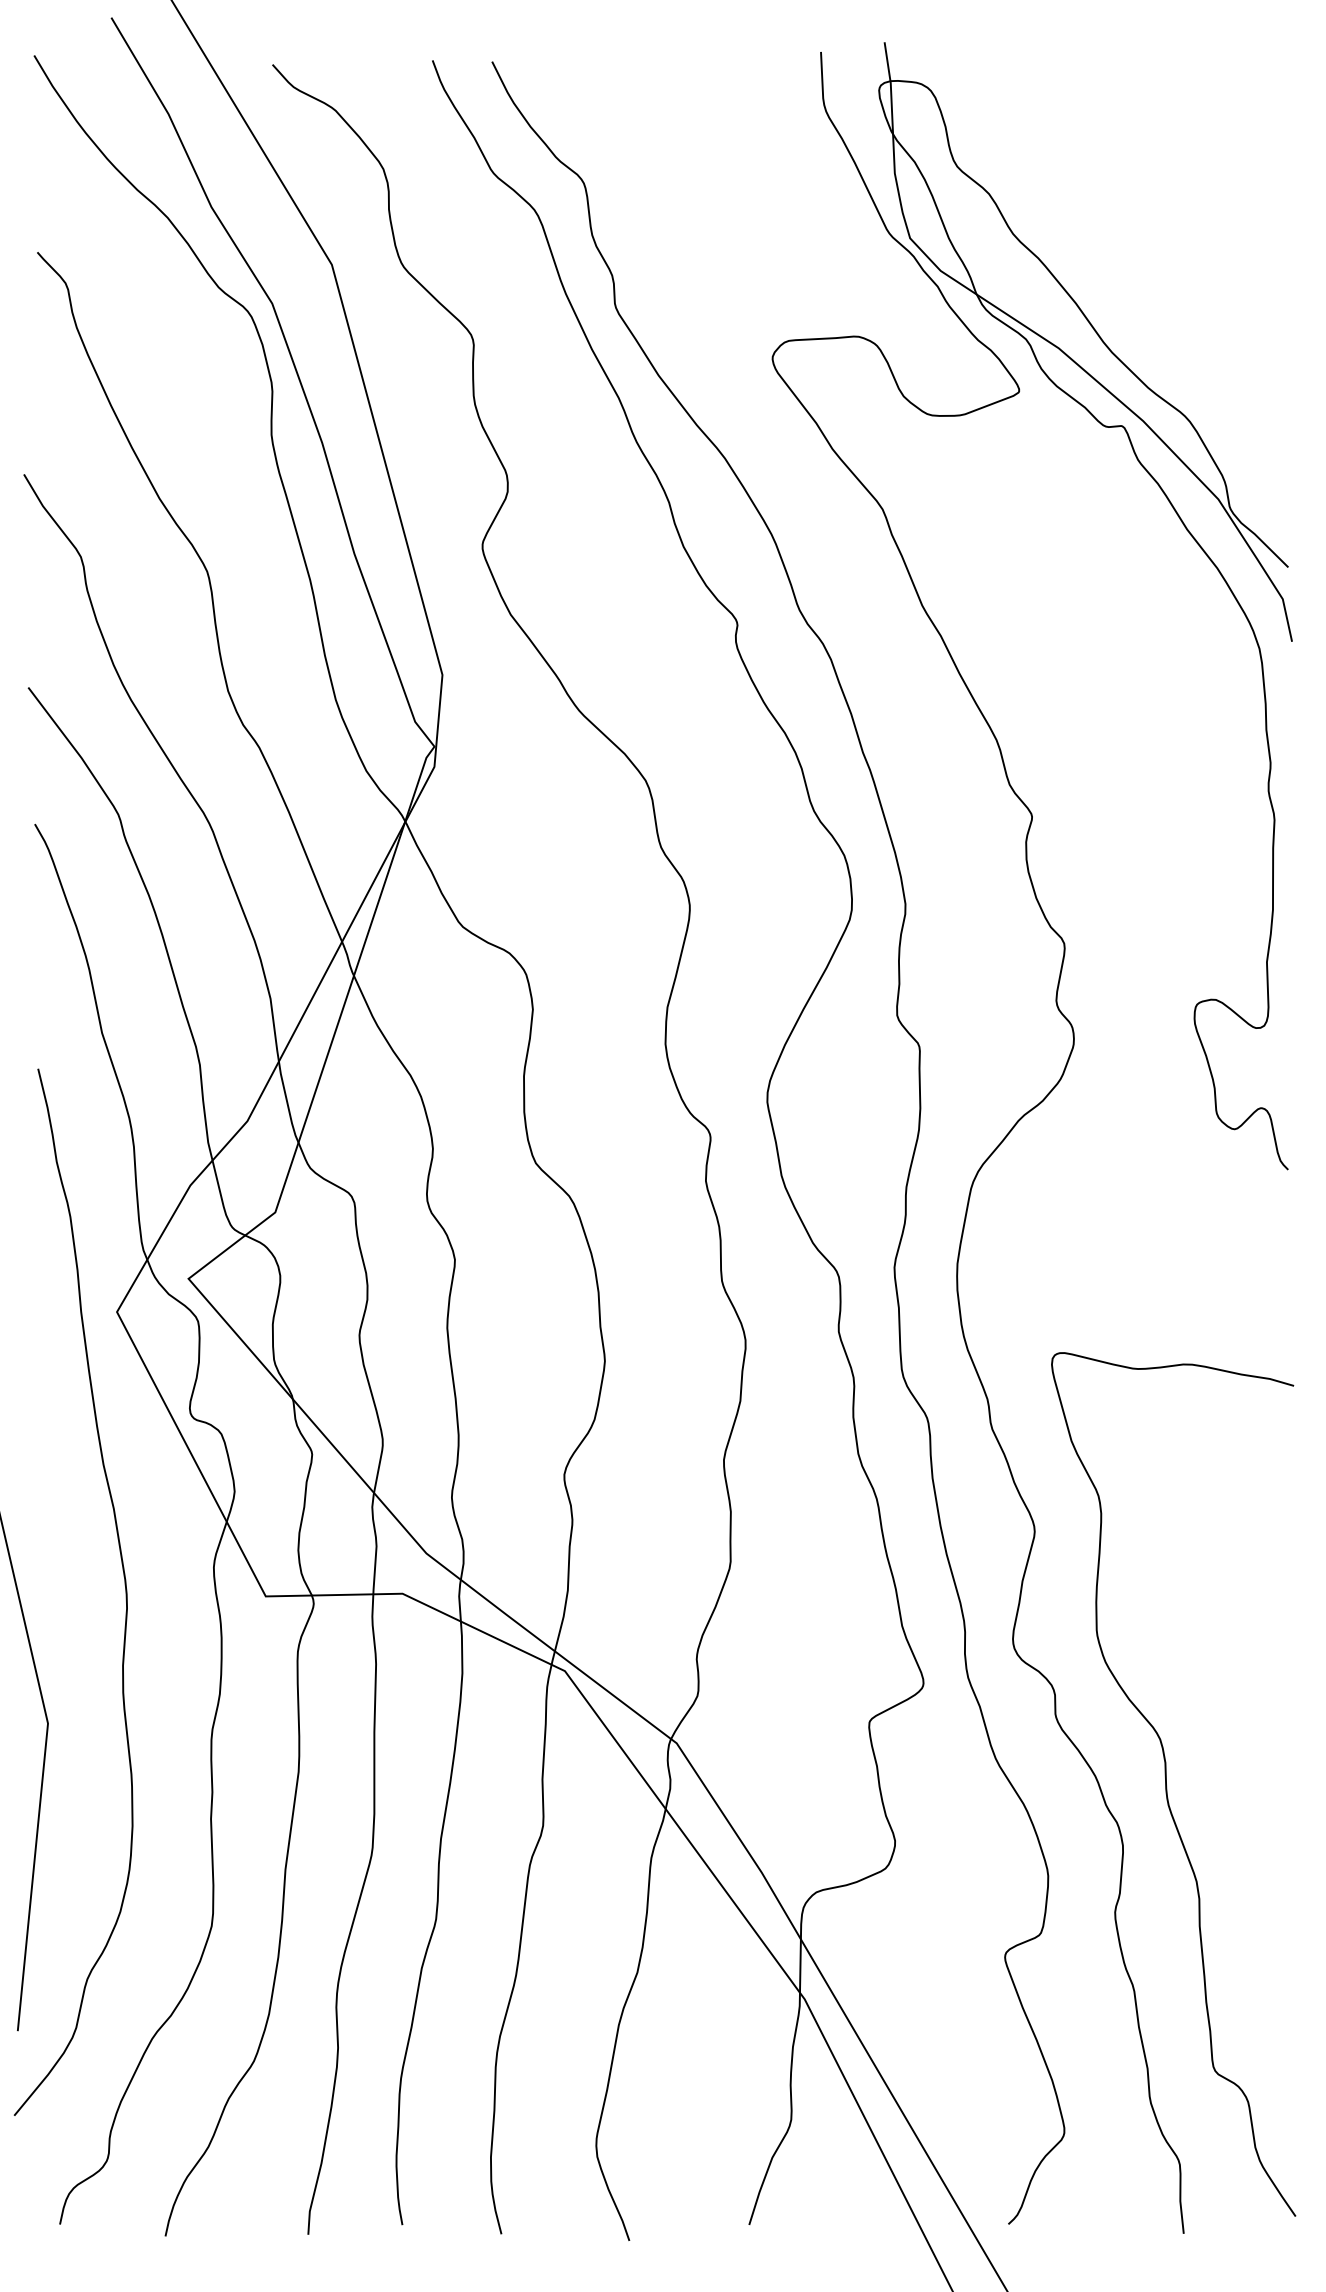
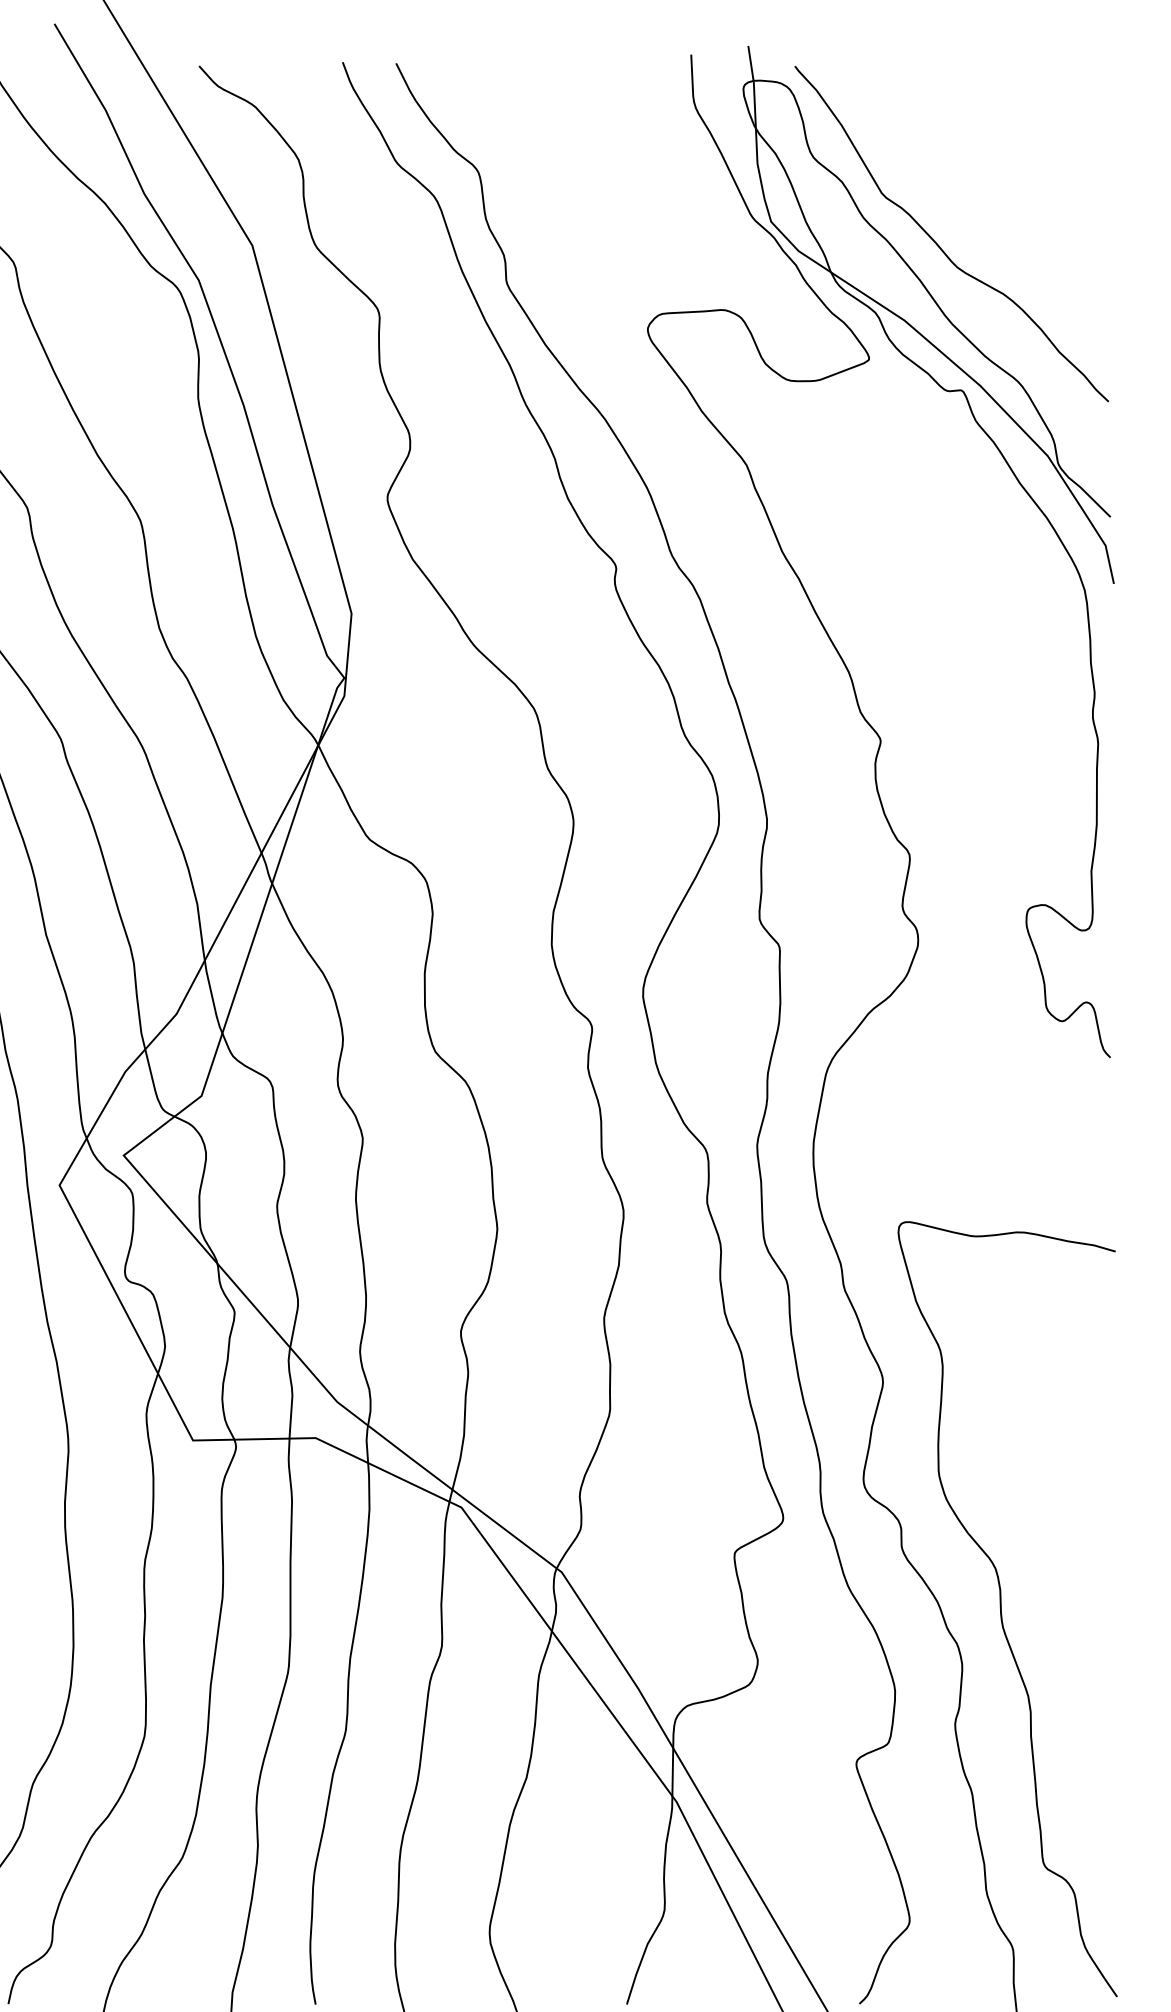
curve: (1097, 264) -> (939, 245), added

